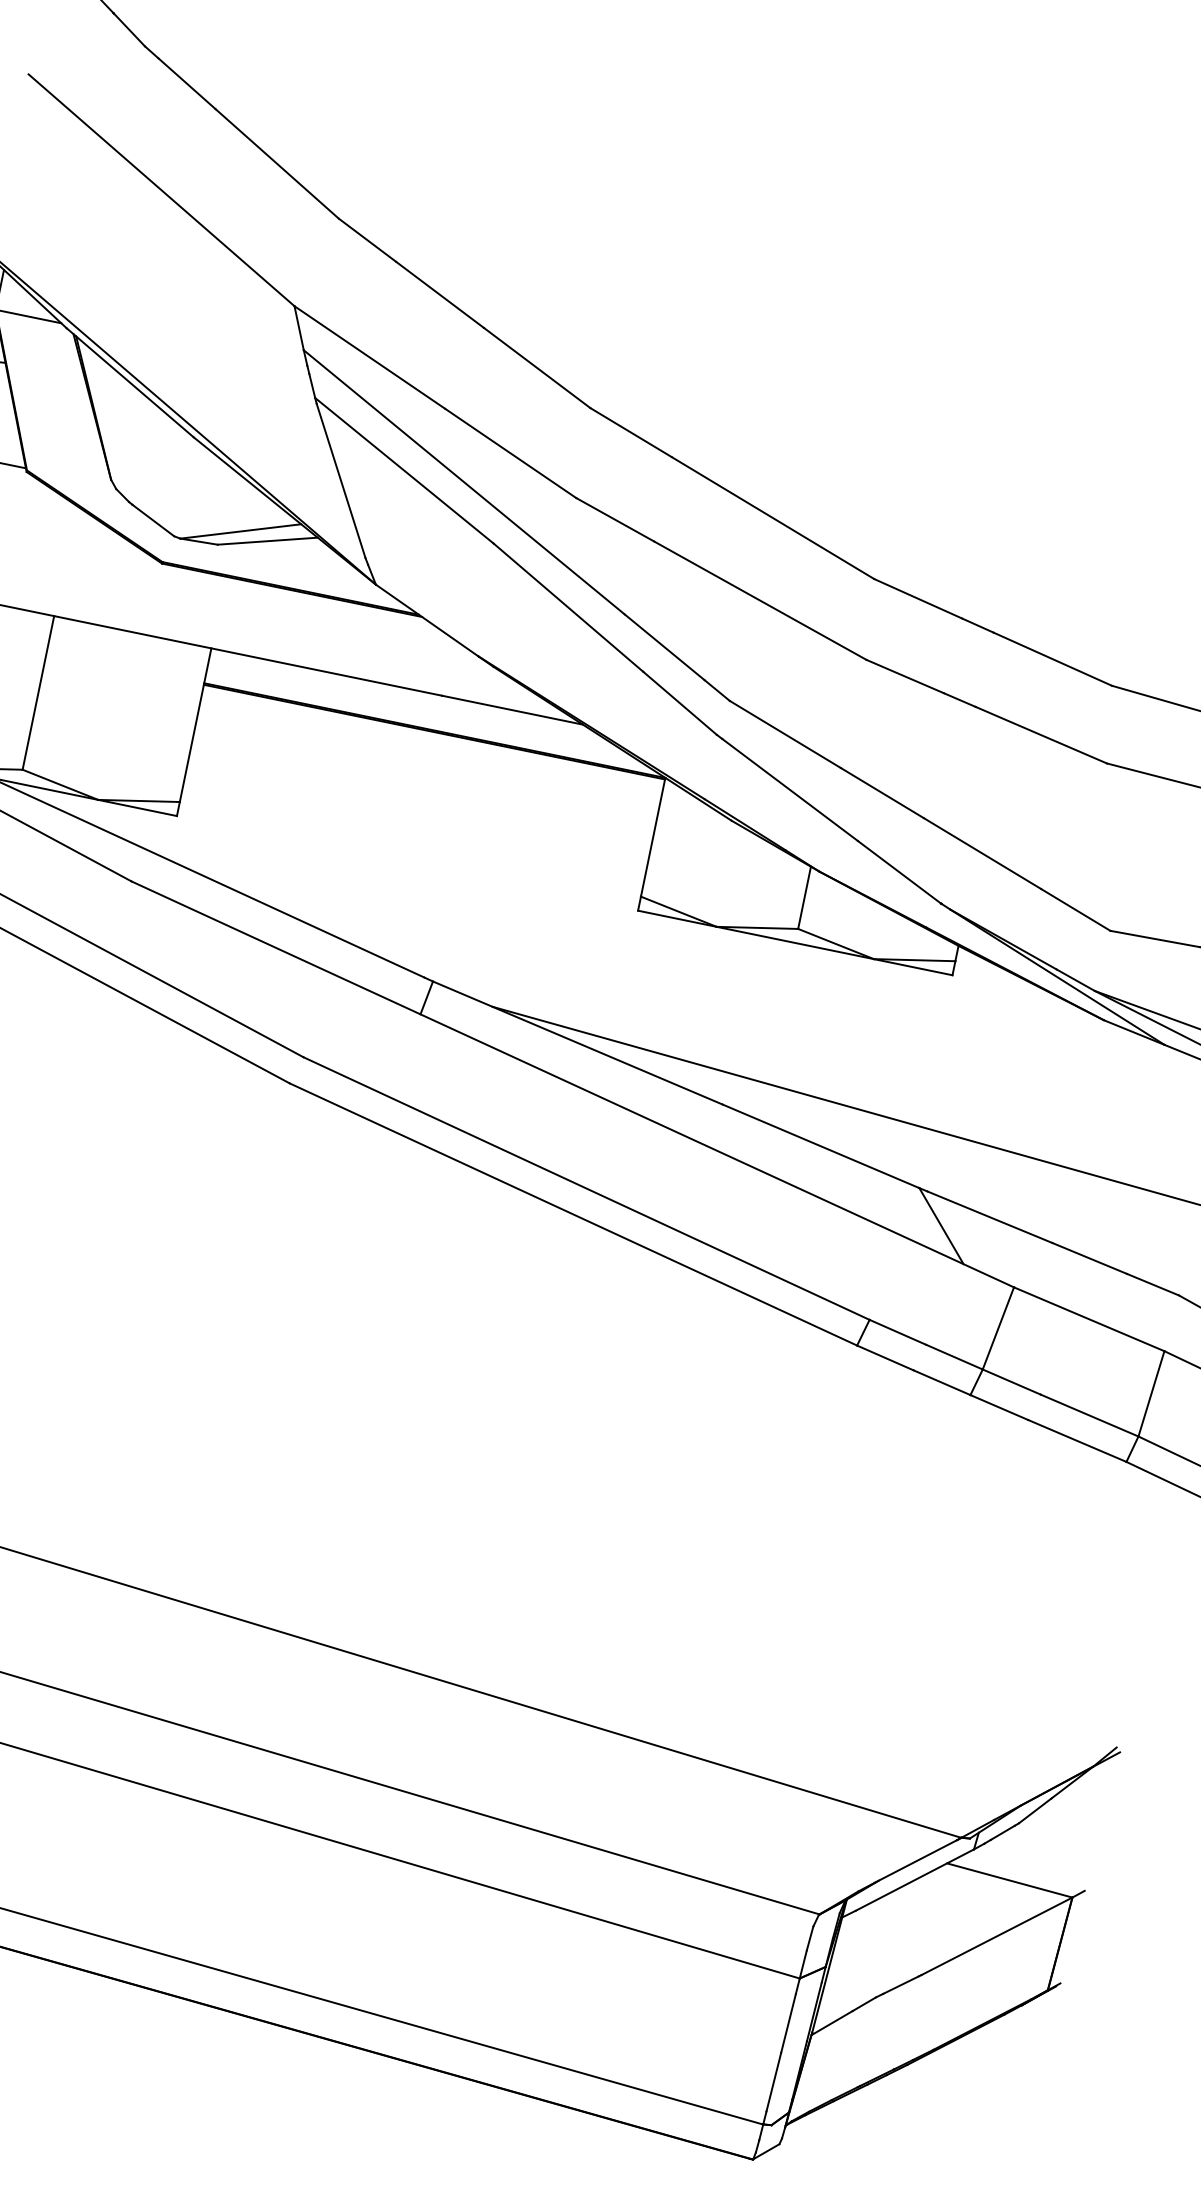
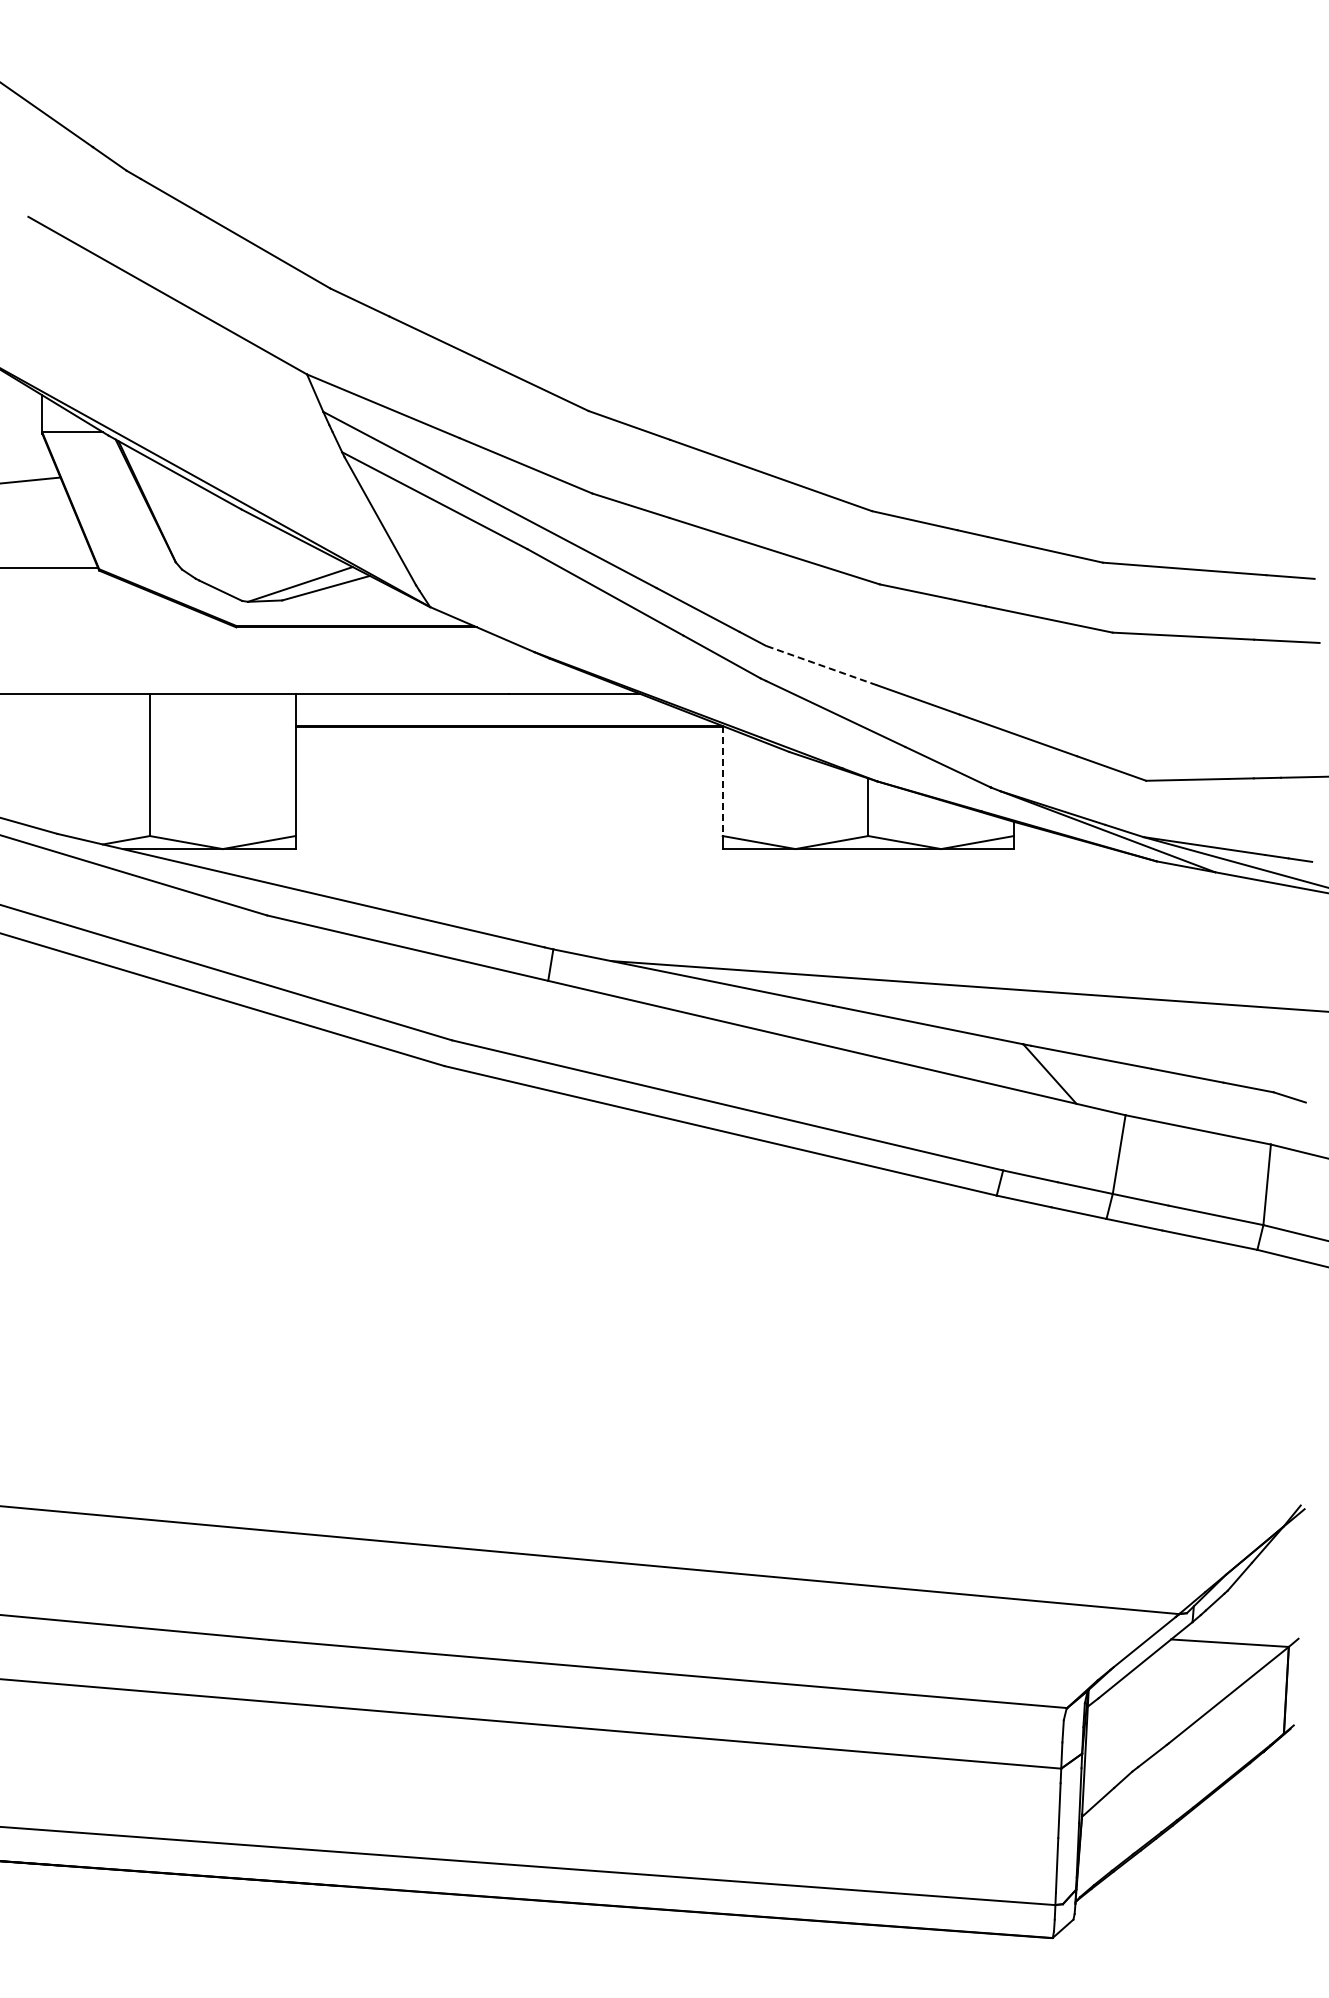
line: (785, 734) -> (821, 665), solid -> dashed
line: (652, 837) -> (722, 781), solid -> dashed

